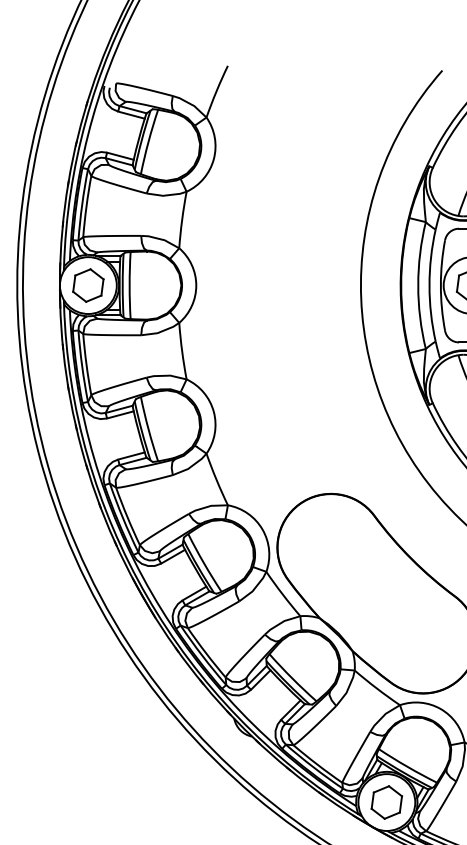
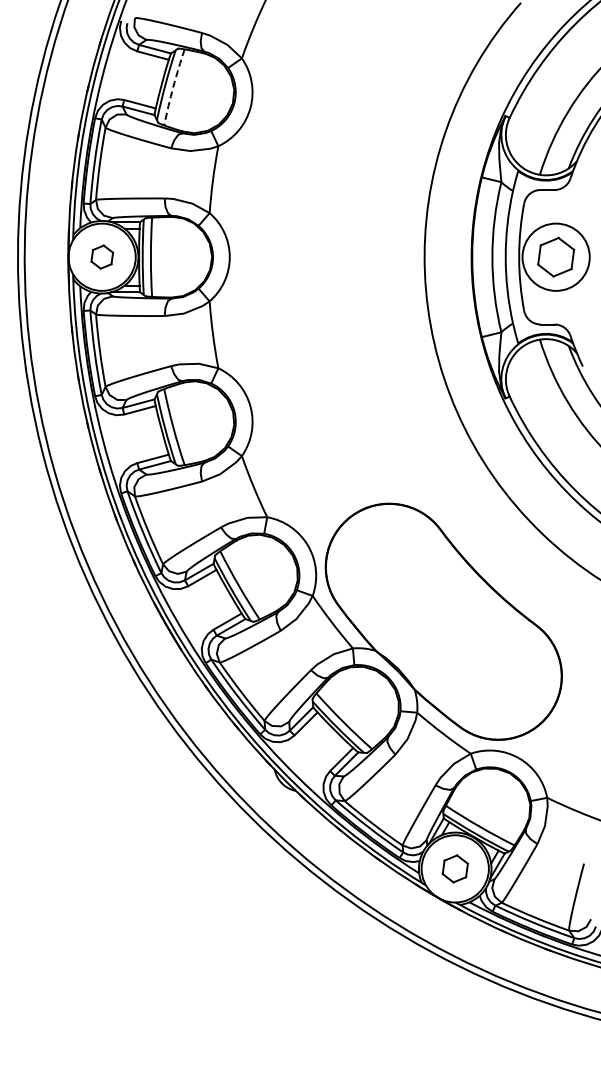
arc: (148, 142) -> (173, 87), solid -> dashed
part: (88, 284) -> (102, 256), size x0.6
part: (387, 802) -> (455, 868), size x0.7

